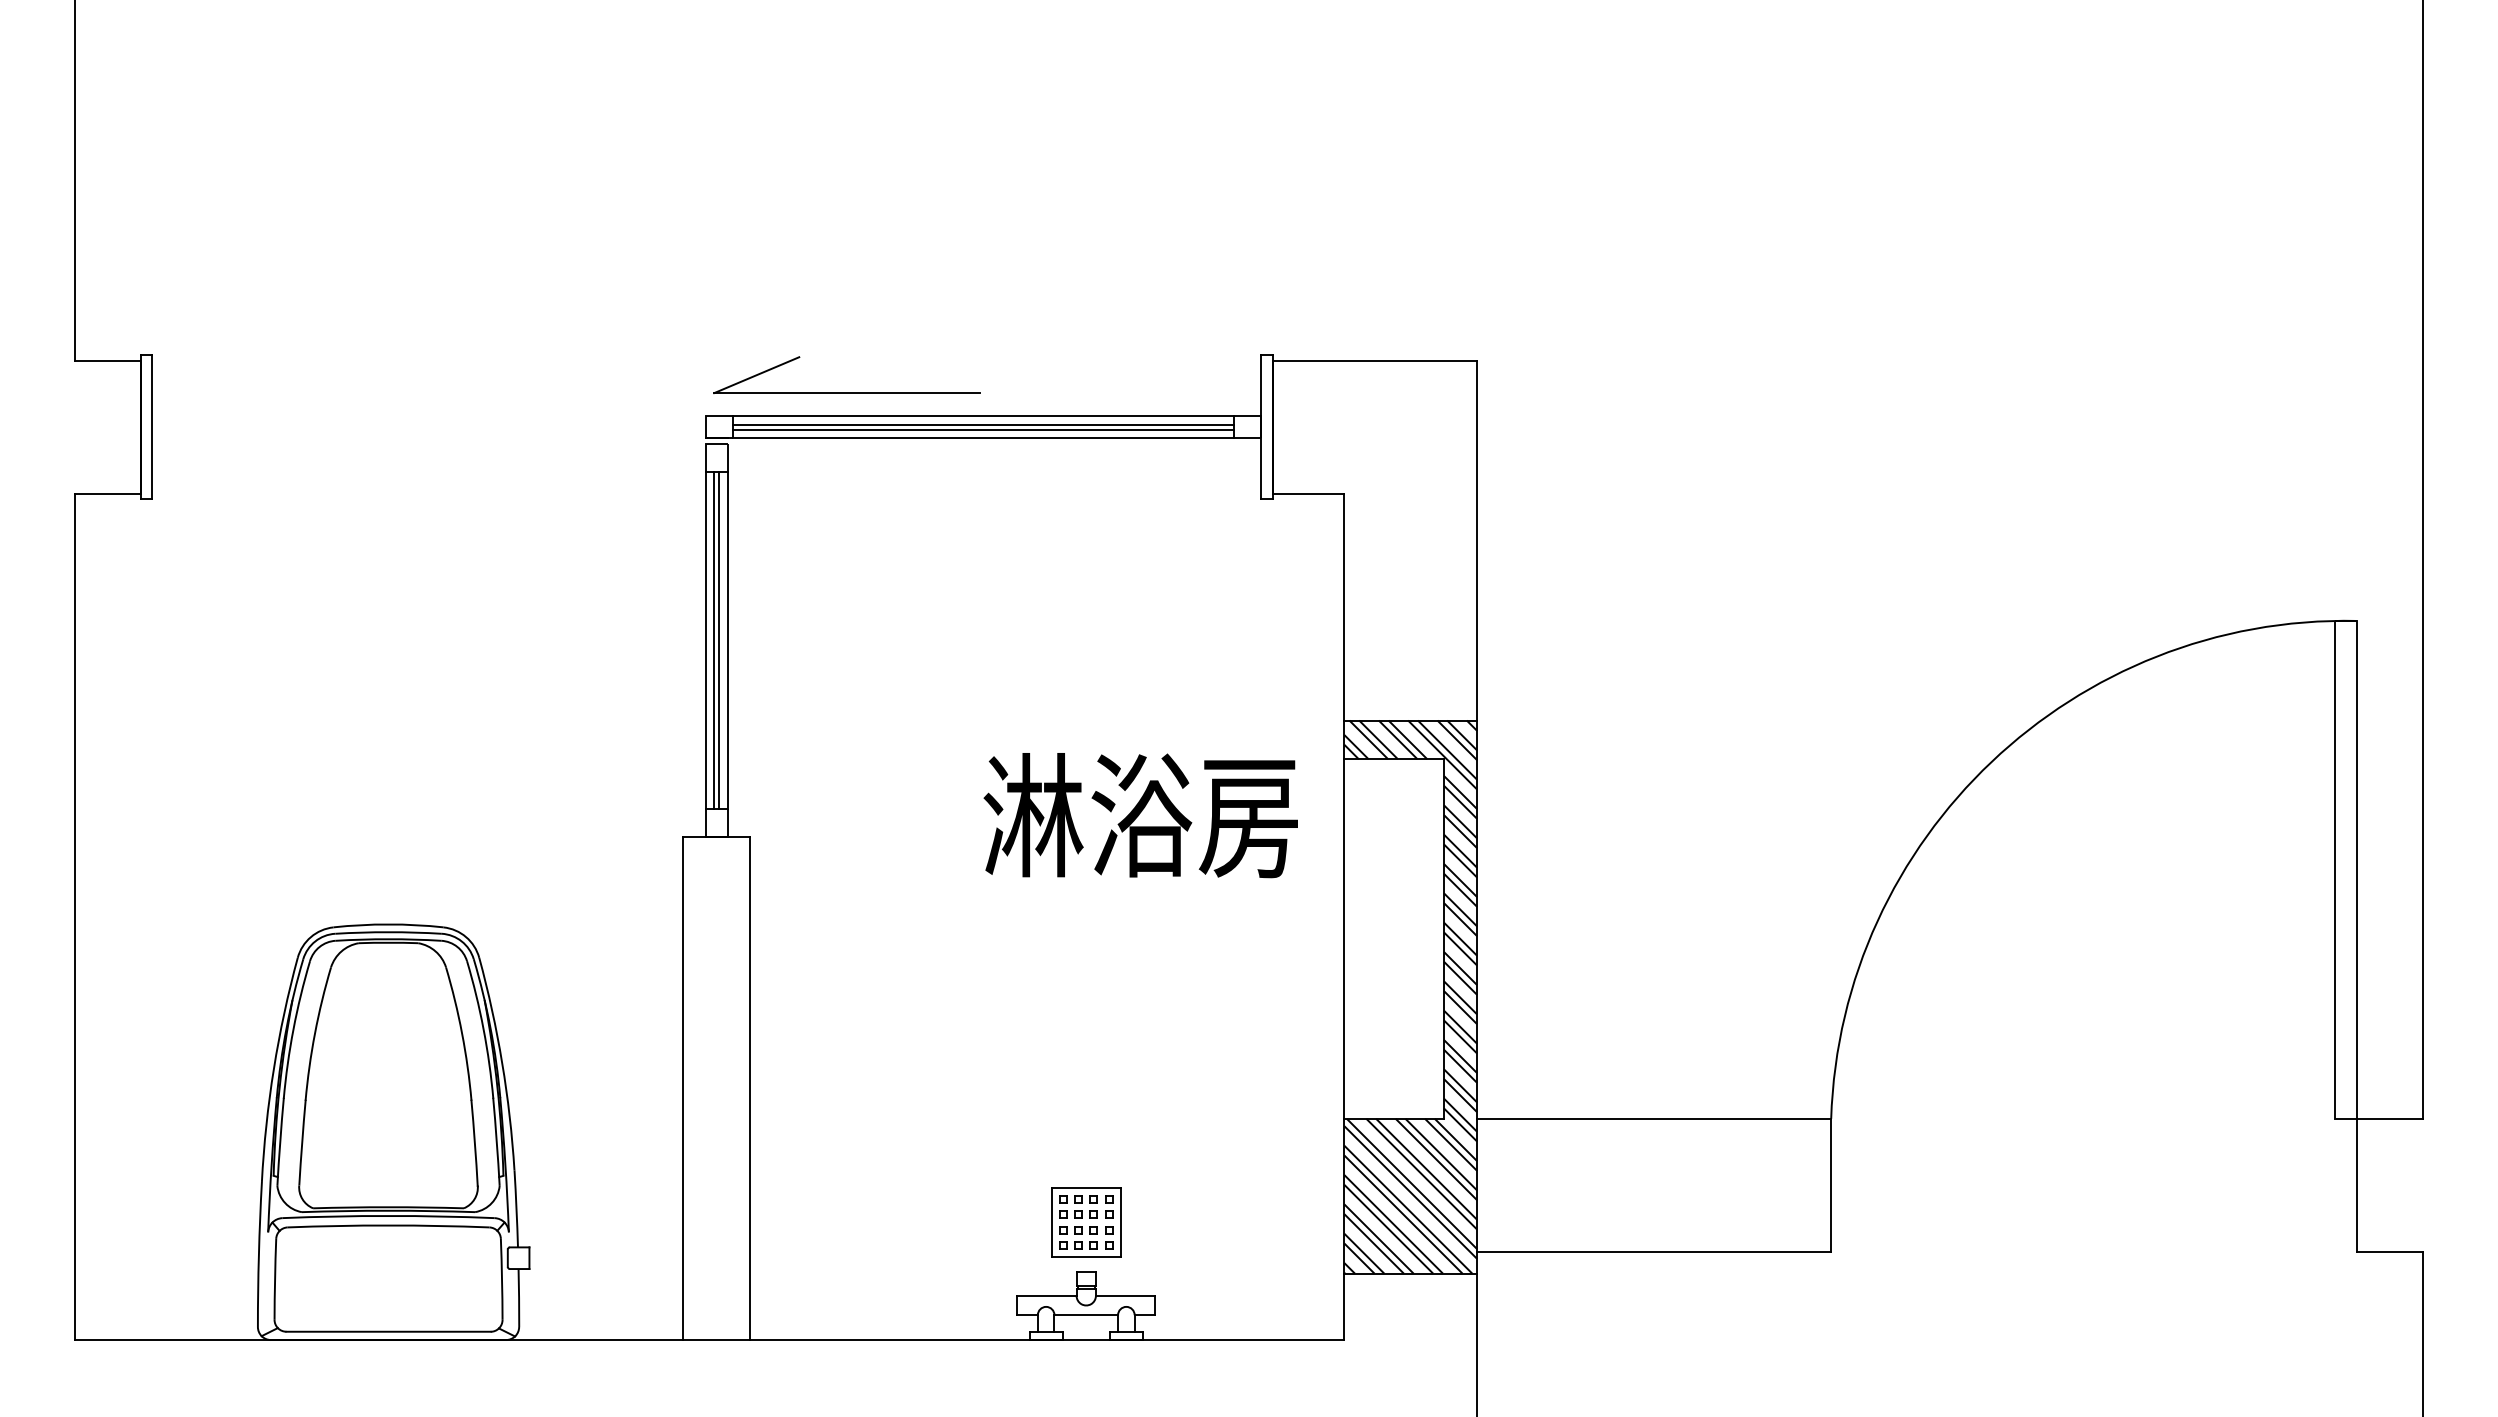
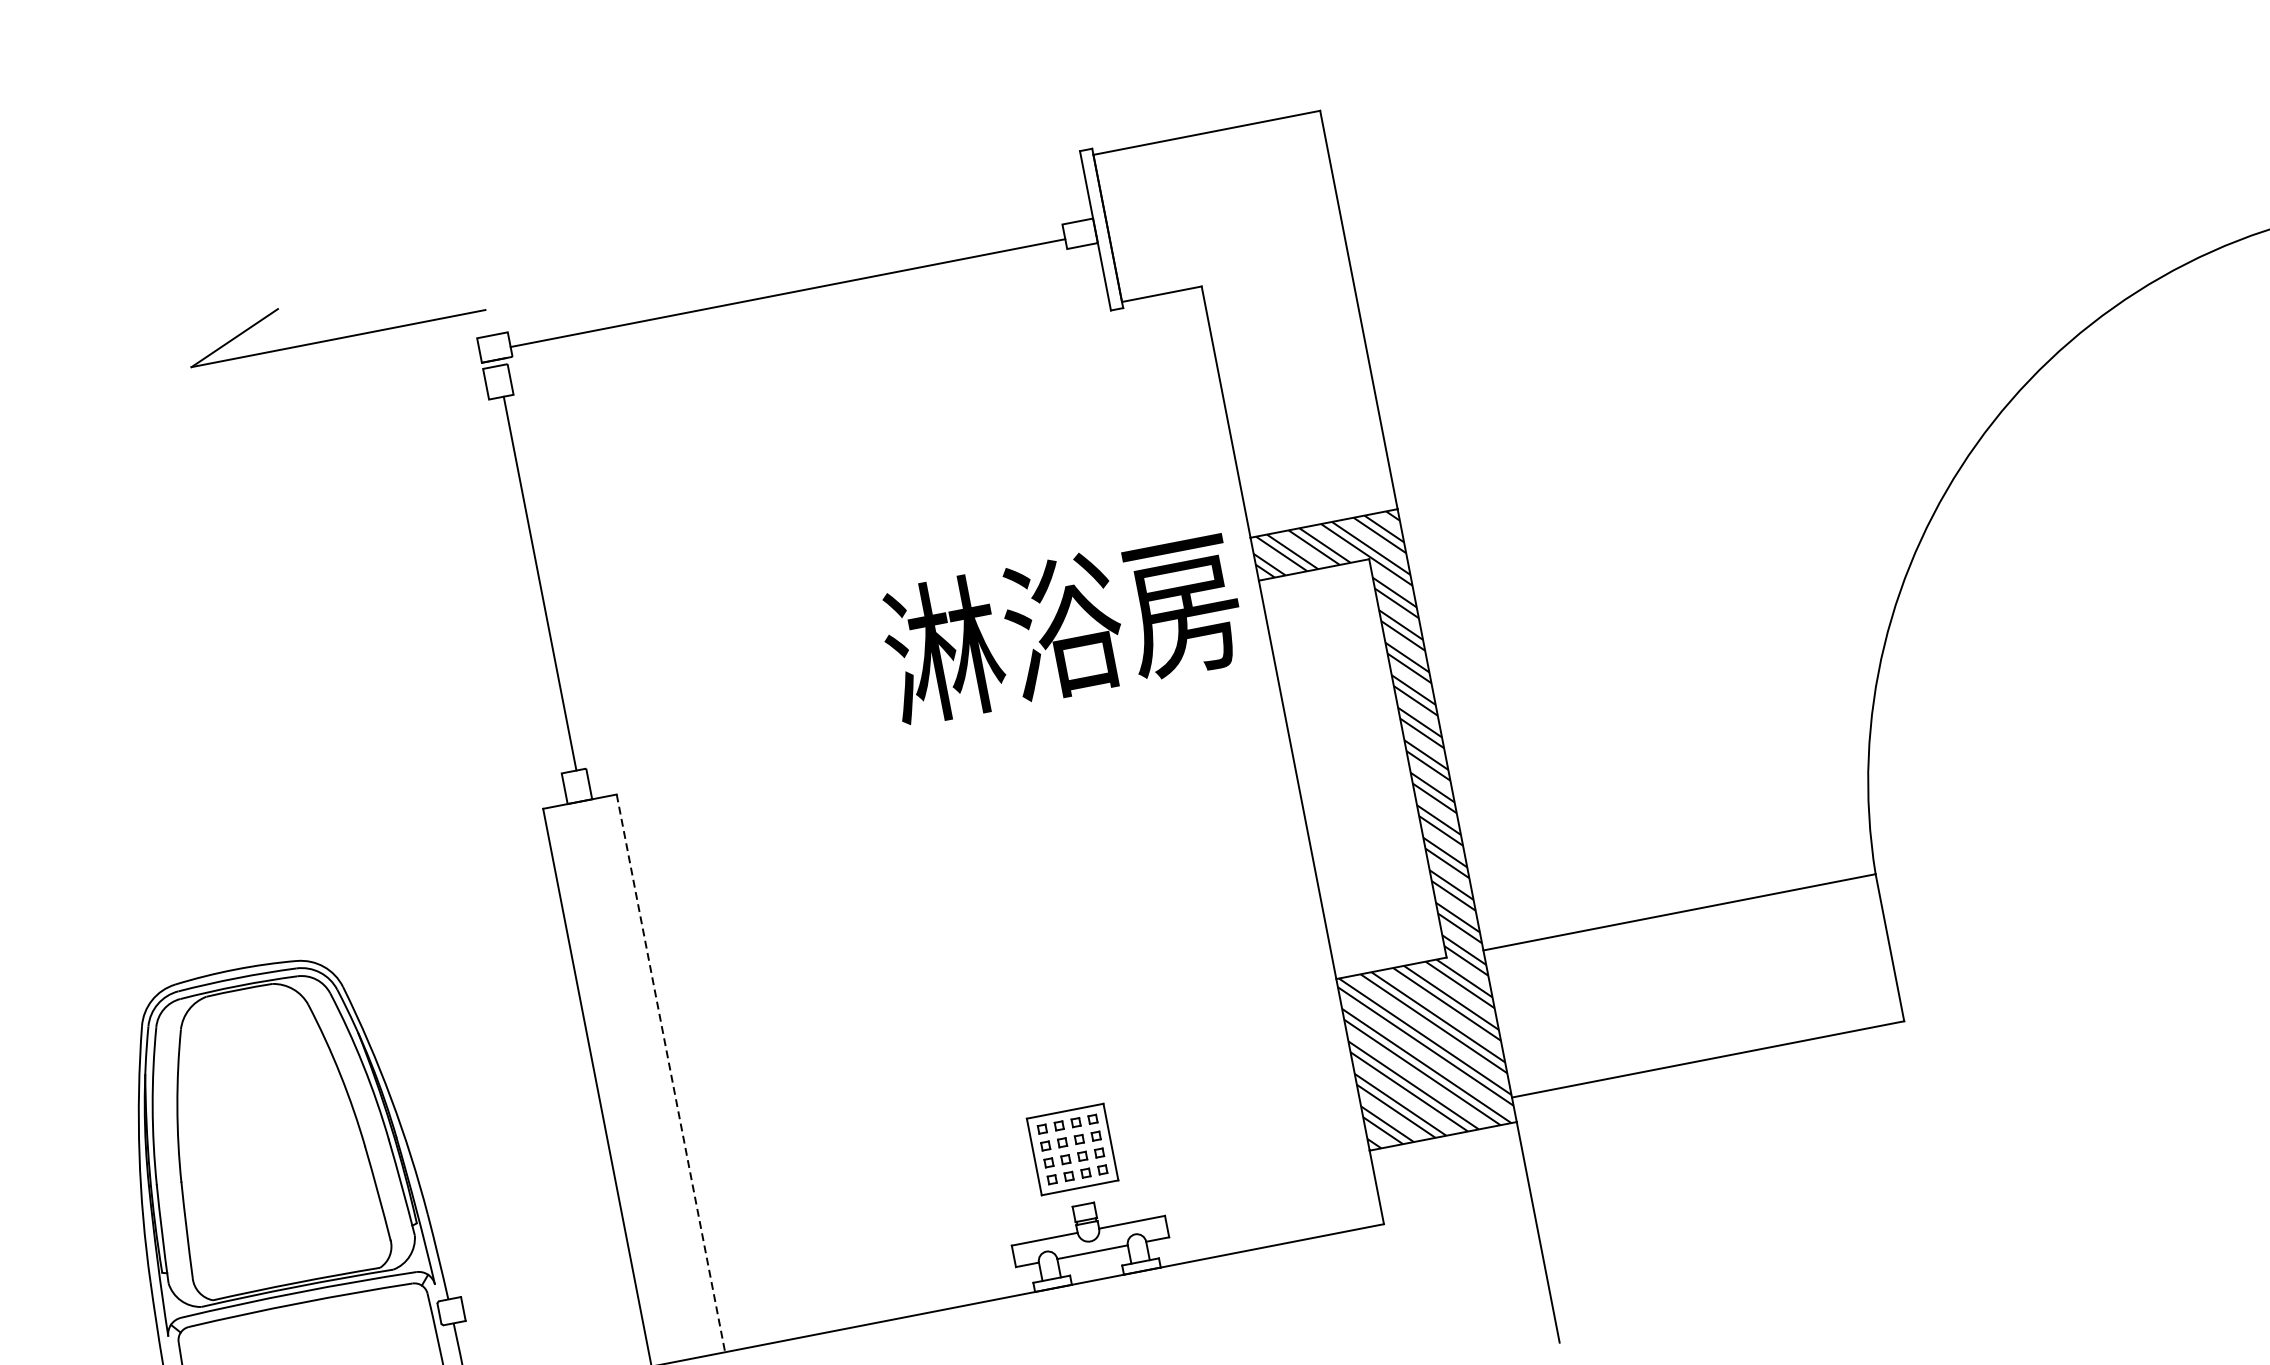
part: (846, 392) -> (337, 337), moved
line: (983, 416) -> (785, 278), removed
line: (983, 425) -> (787, 288), removed
line: (983, 438) -> (789, 303), removed
line: (705, 640) -> (525, 586), removed
line: (714, 640) -> (535, 584), removed
line: (727, 640) -> (549, 581), removed
text: (1140, 815) -> (1062, 627), moved
line: (749, 1088) -> (670, 1073), solid -> dashed

